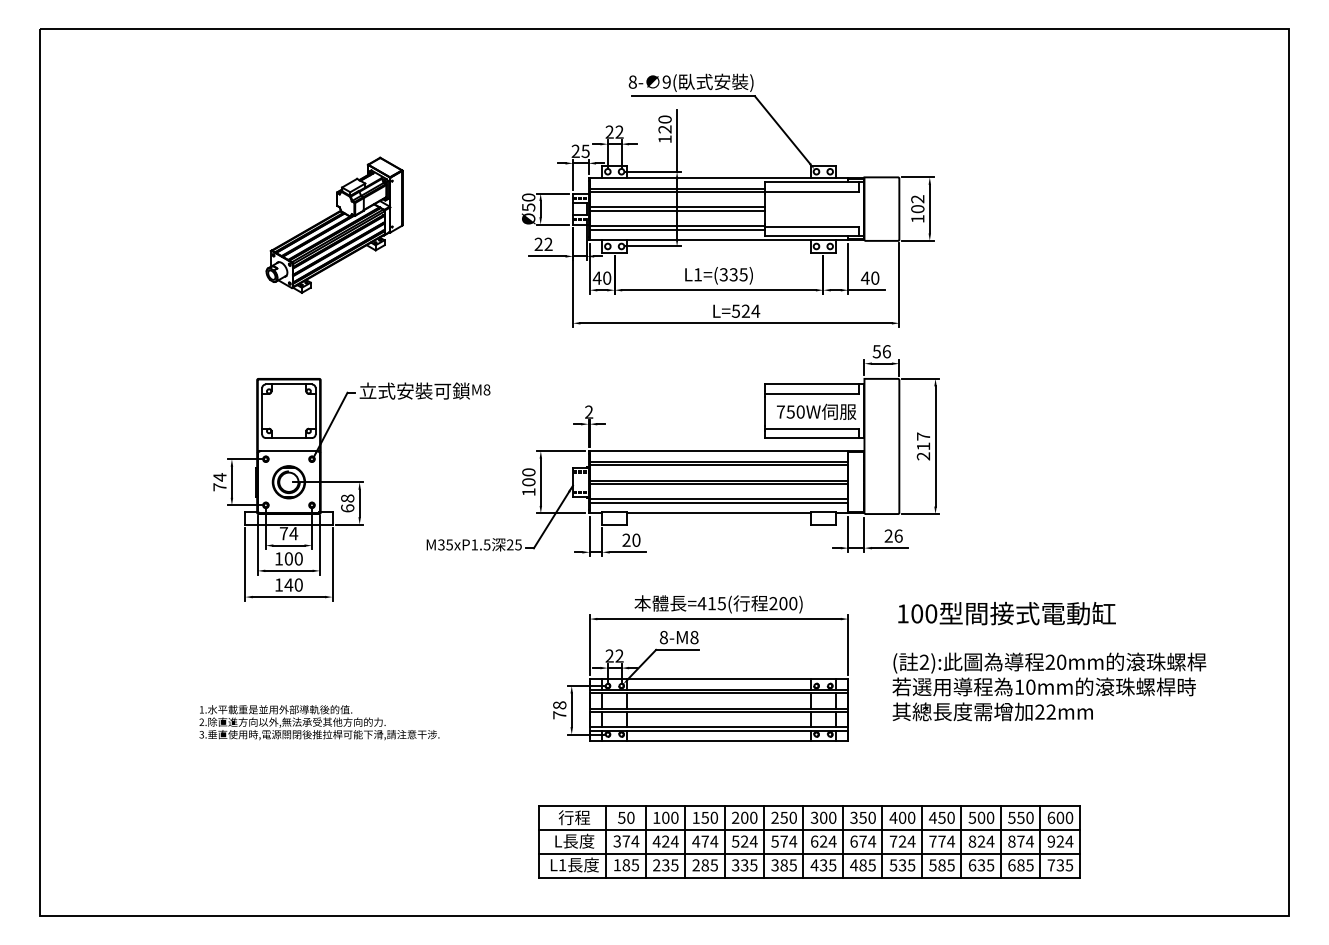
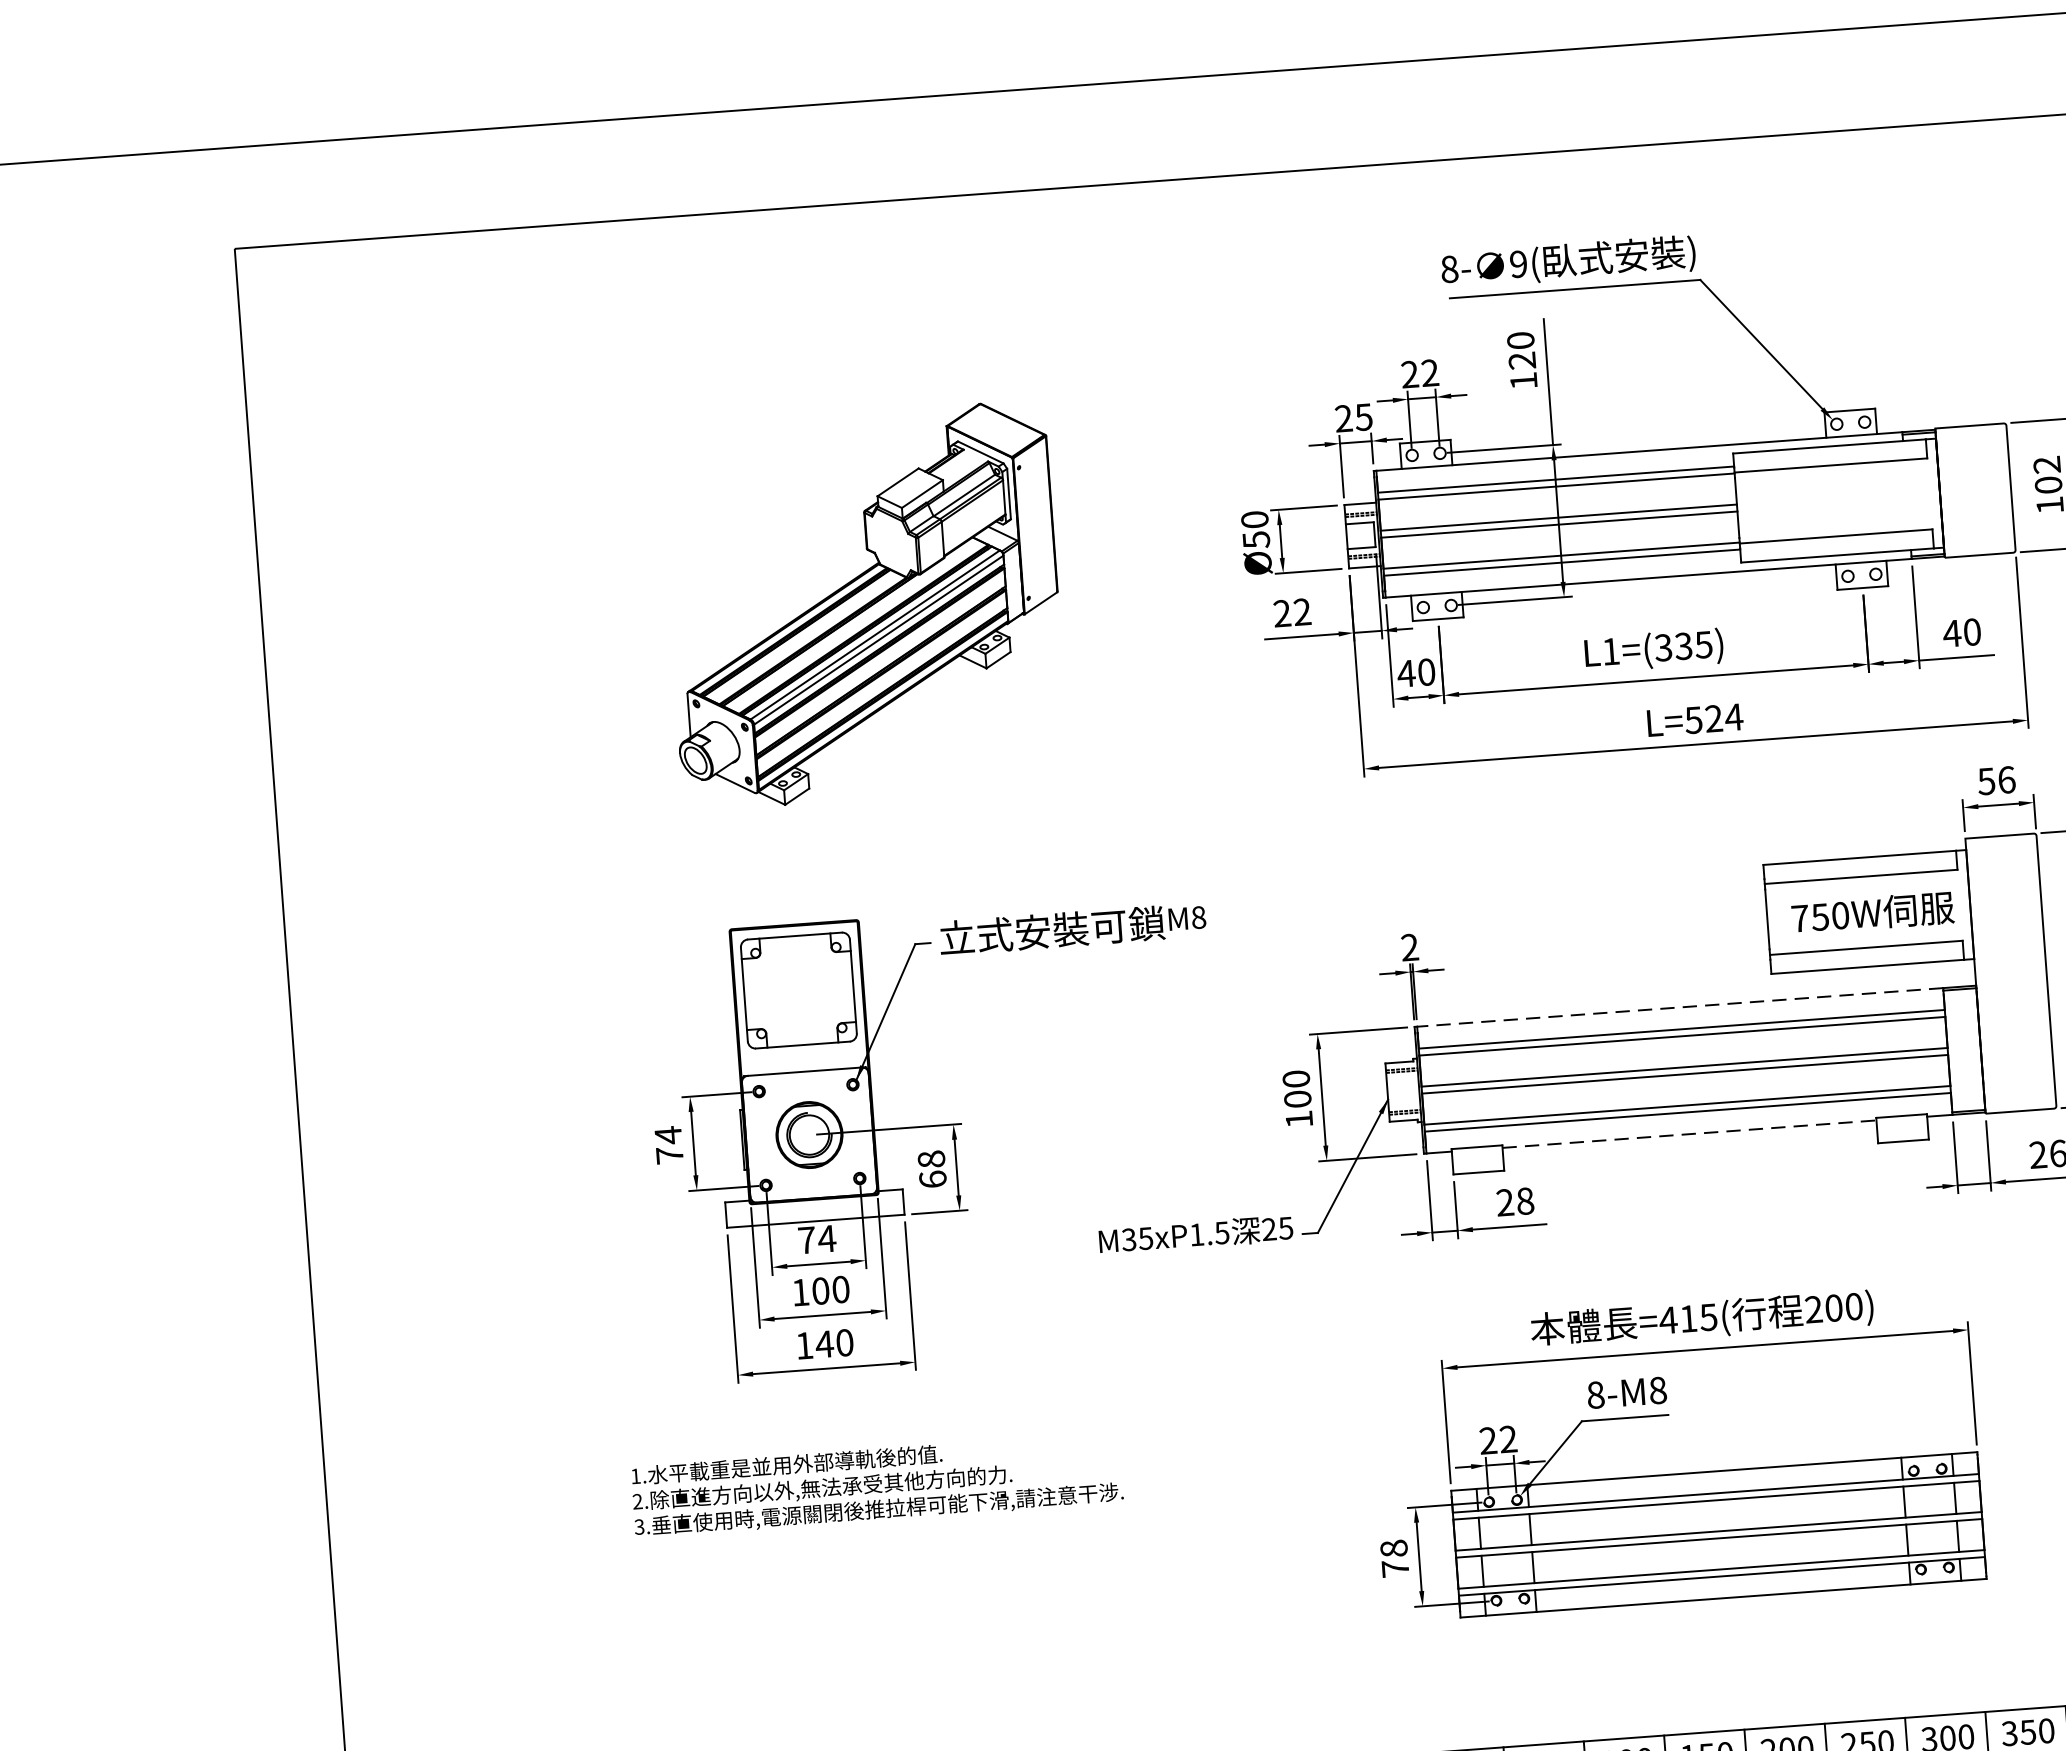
part: (334, 224) -> (863, 603), size x1.4
line: (718, 451) -> (1679, 1008), solid -> dashed
line: (719, 513) -> (1690, 1134), solid -> dashed
text: (636, 540) -> (1525, 1201), 20 -> 28
text: (319, 722) -> (877, 1484), moved

